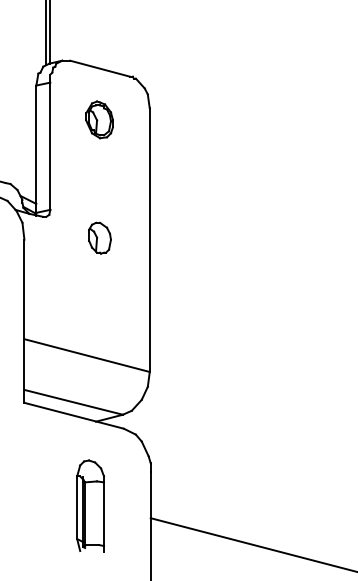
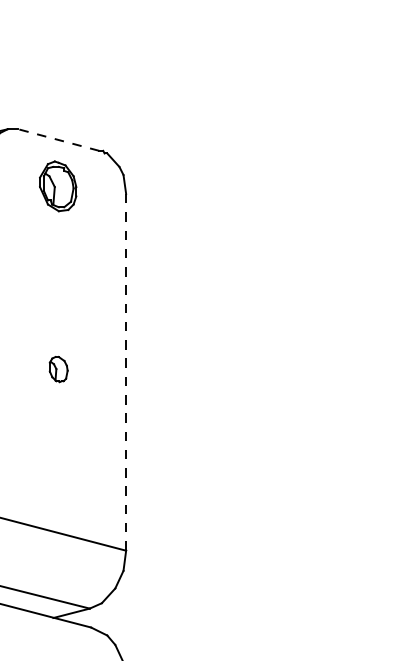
line: (100, 68) -> (59, 139), solid -> dashed
part: (99, 119) -> (58, 185), moved
part: (99, 237) -> (58, 368), size x0.6
line: (149, 240) -> (125, 372), solid -> dashed

